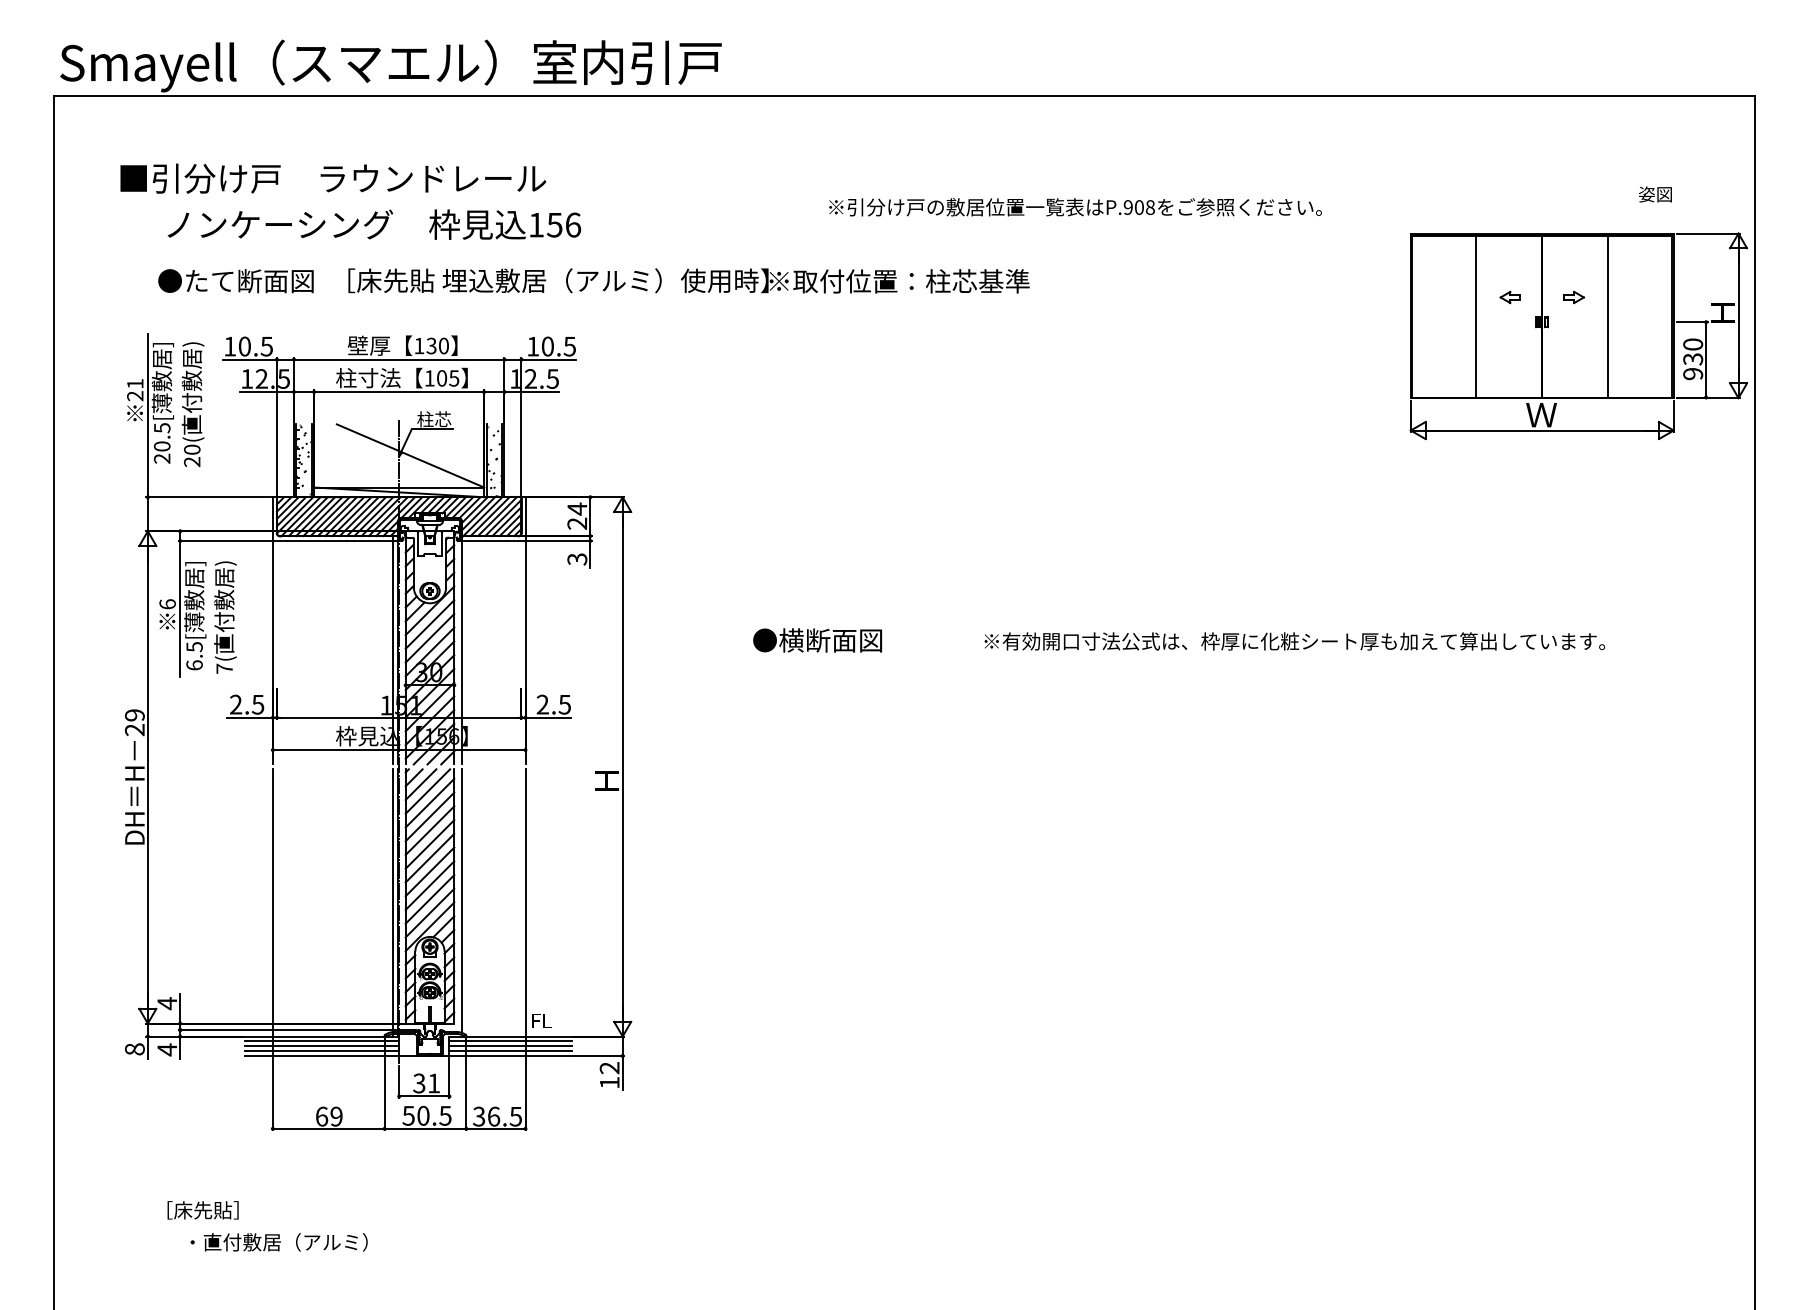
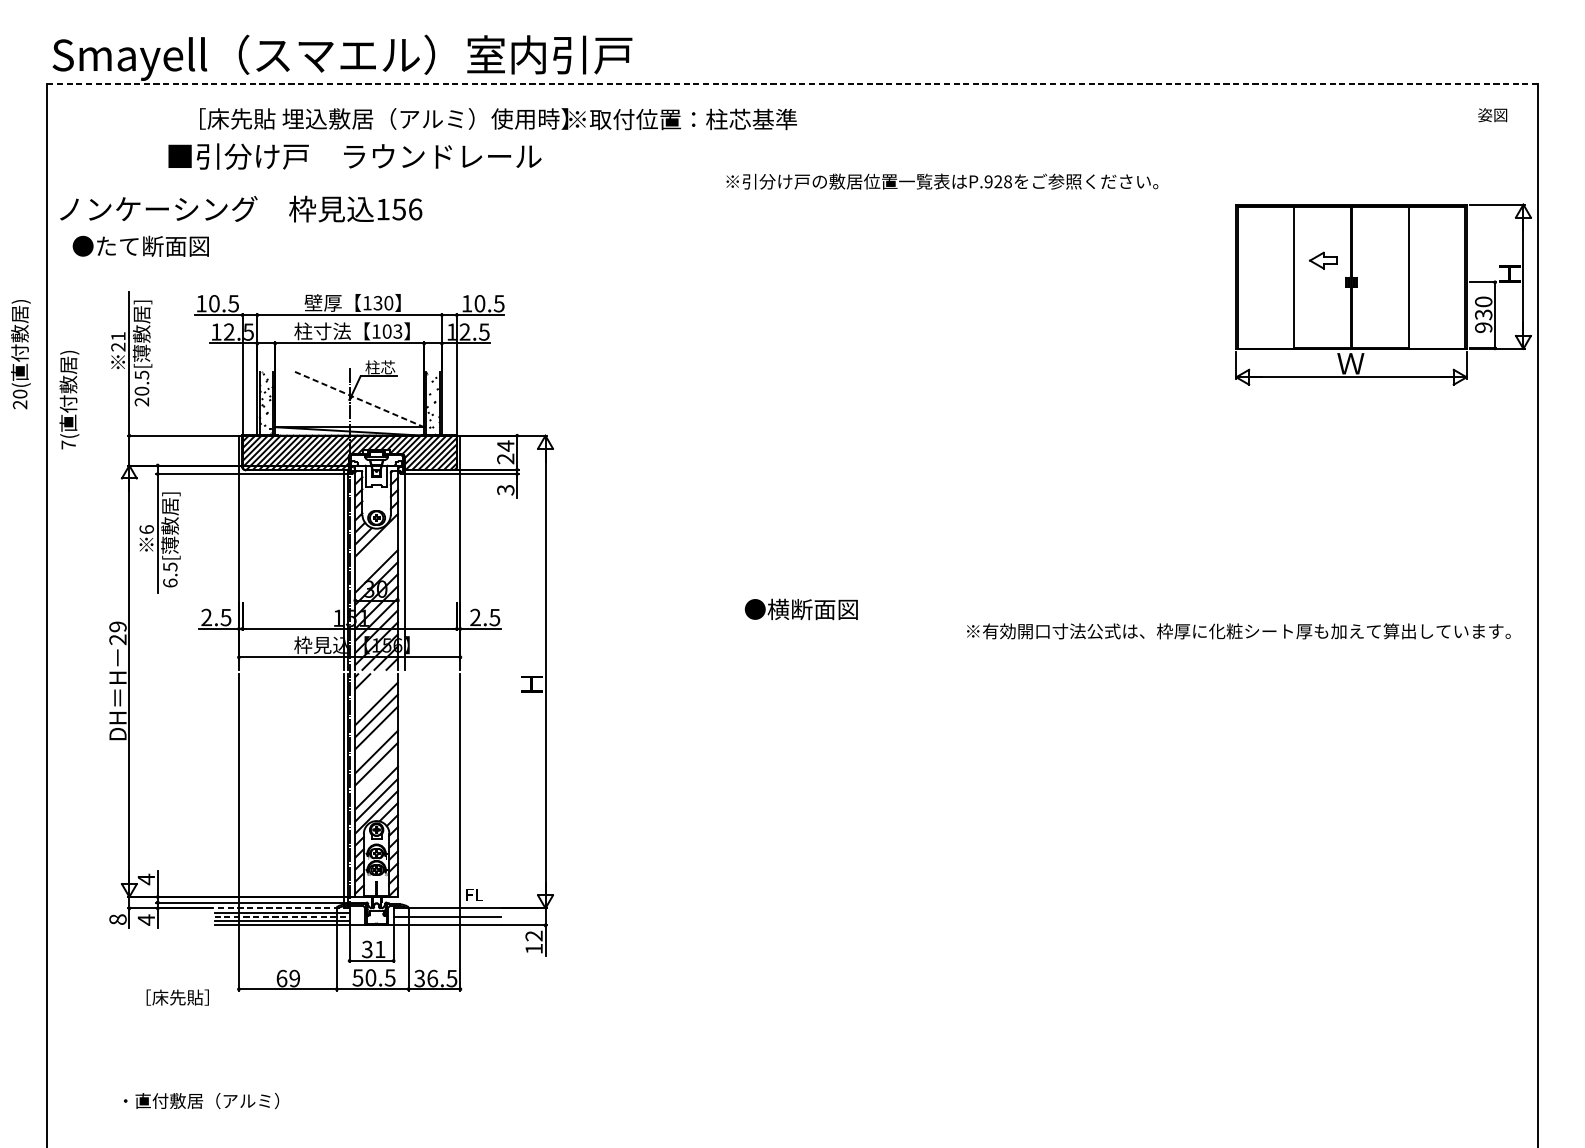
line: (904, 95) -> (792, 83), solid -> dashed
text: (333, 178) -> (355, 156), moved
text: (1655, 194) -> (1492, 115), moved
text: (1138, 207) -> (997, 181), P.908 -> P.928
text: (374, 224) -> (241, 208), moved
text: (688, 280) -> (498, 118), moved
text: (235, 281) -> (140, 246), moved
part: (1509, 297) -> (1322, 260), size x1.6
part: (1574, 297) -> (1379, 260), removed
text: (454, 378) -> (398, 331), 105 -> 103
text: (192, 404) -> (20, 354), moved
line: (411, 456) -> (360, 400), solid -> dashed
text: (225, 617) -> (69, 400), moved
line: (429, 624) -> (376, 547), removed
line: (429, 638) -> (376, 559), removed
text: (817, 640) -> (801, 609), moved
text: (1294, 641) -> (1238, 631), moved
line: (420, 784) -> (368, 687), removed
line: (427, 791) -> (374, 693), removed
line: (429, 844) -> (376, 740), removed
line: (429, 885) -> (376, 776), removed
line: (462, 901) -> (405, 790), removed
line: (321, 1036) -> (281, 908), solid -> dashed
line: (510, 1041) -> (447, 912), removed
line: (322, 1046) -> (282, 917), solid -> dashed
line: (510, 1051) -> (447, 921), removed
text: (202, 1210) -> (177, 997), moved
text: (278, 1242) -> (200, 1101), moved

